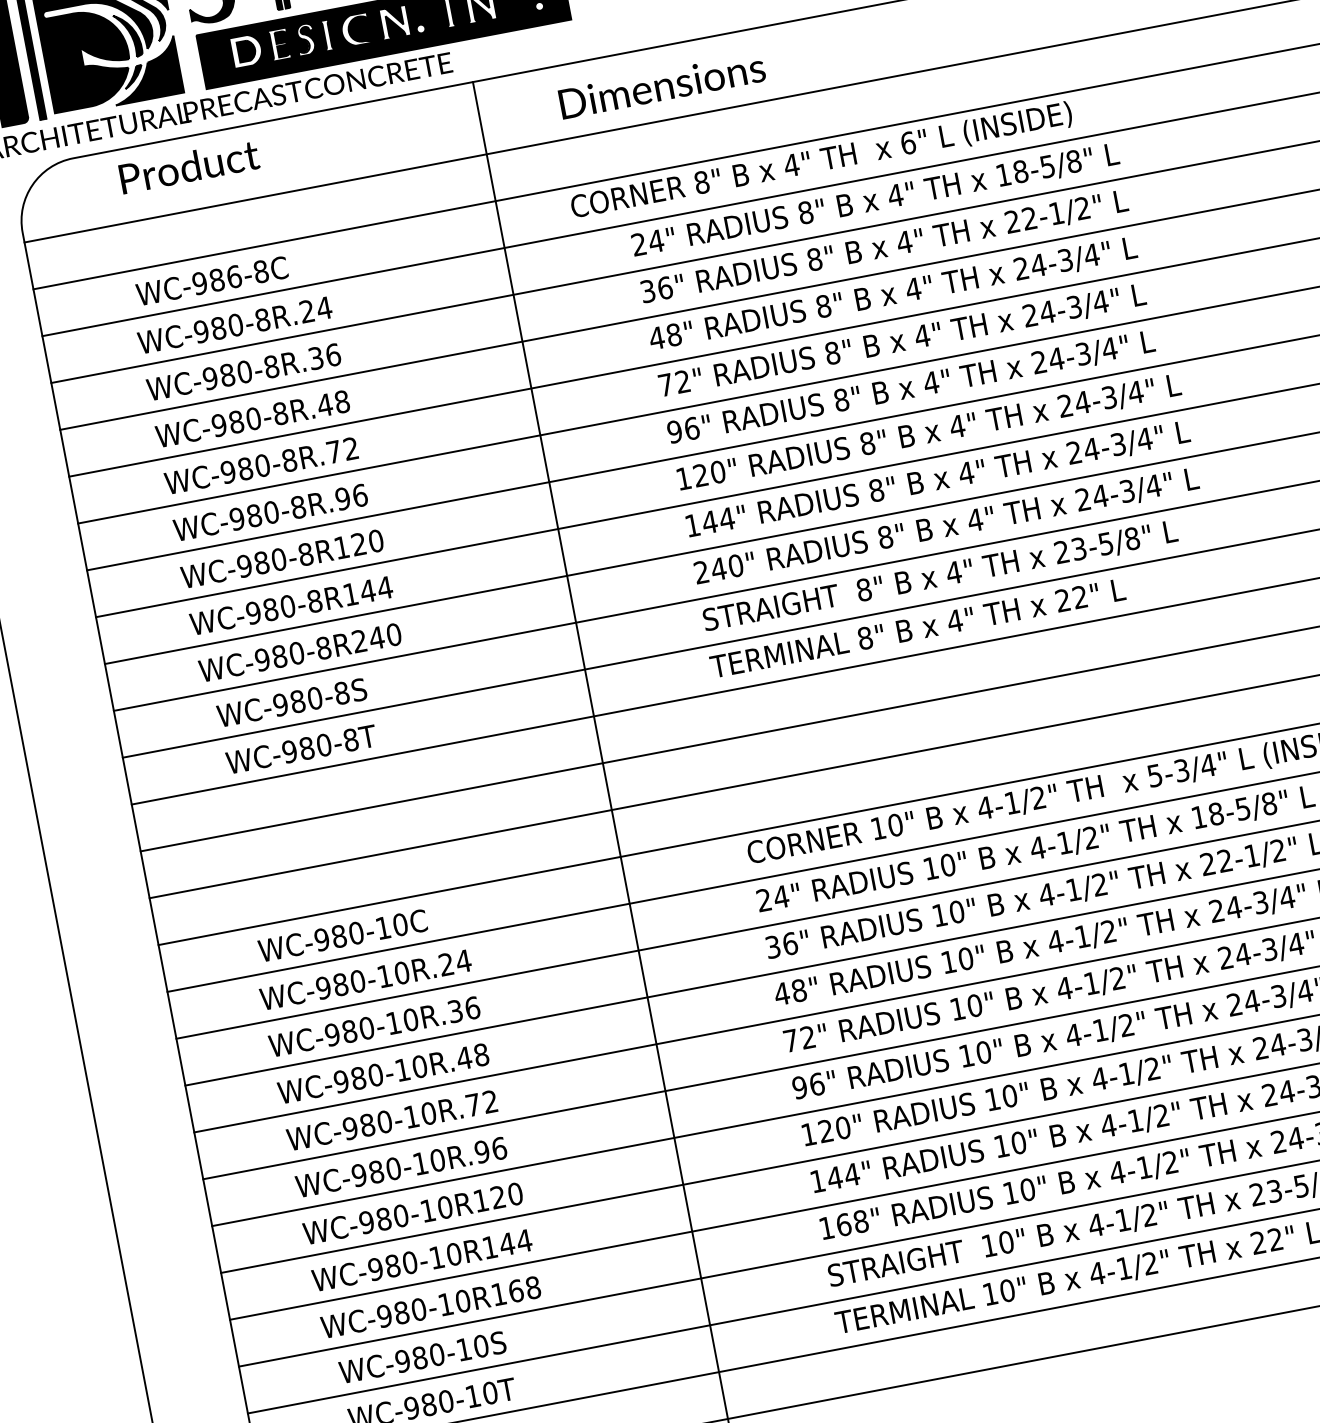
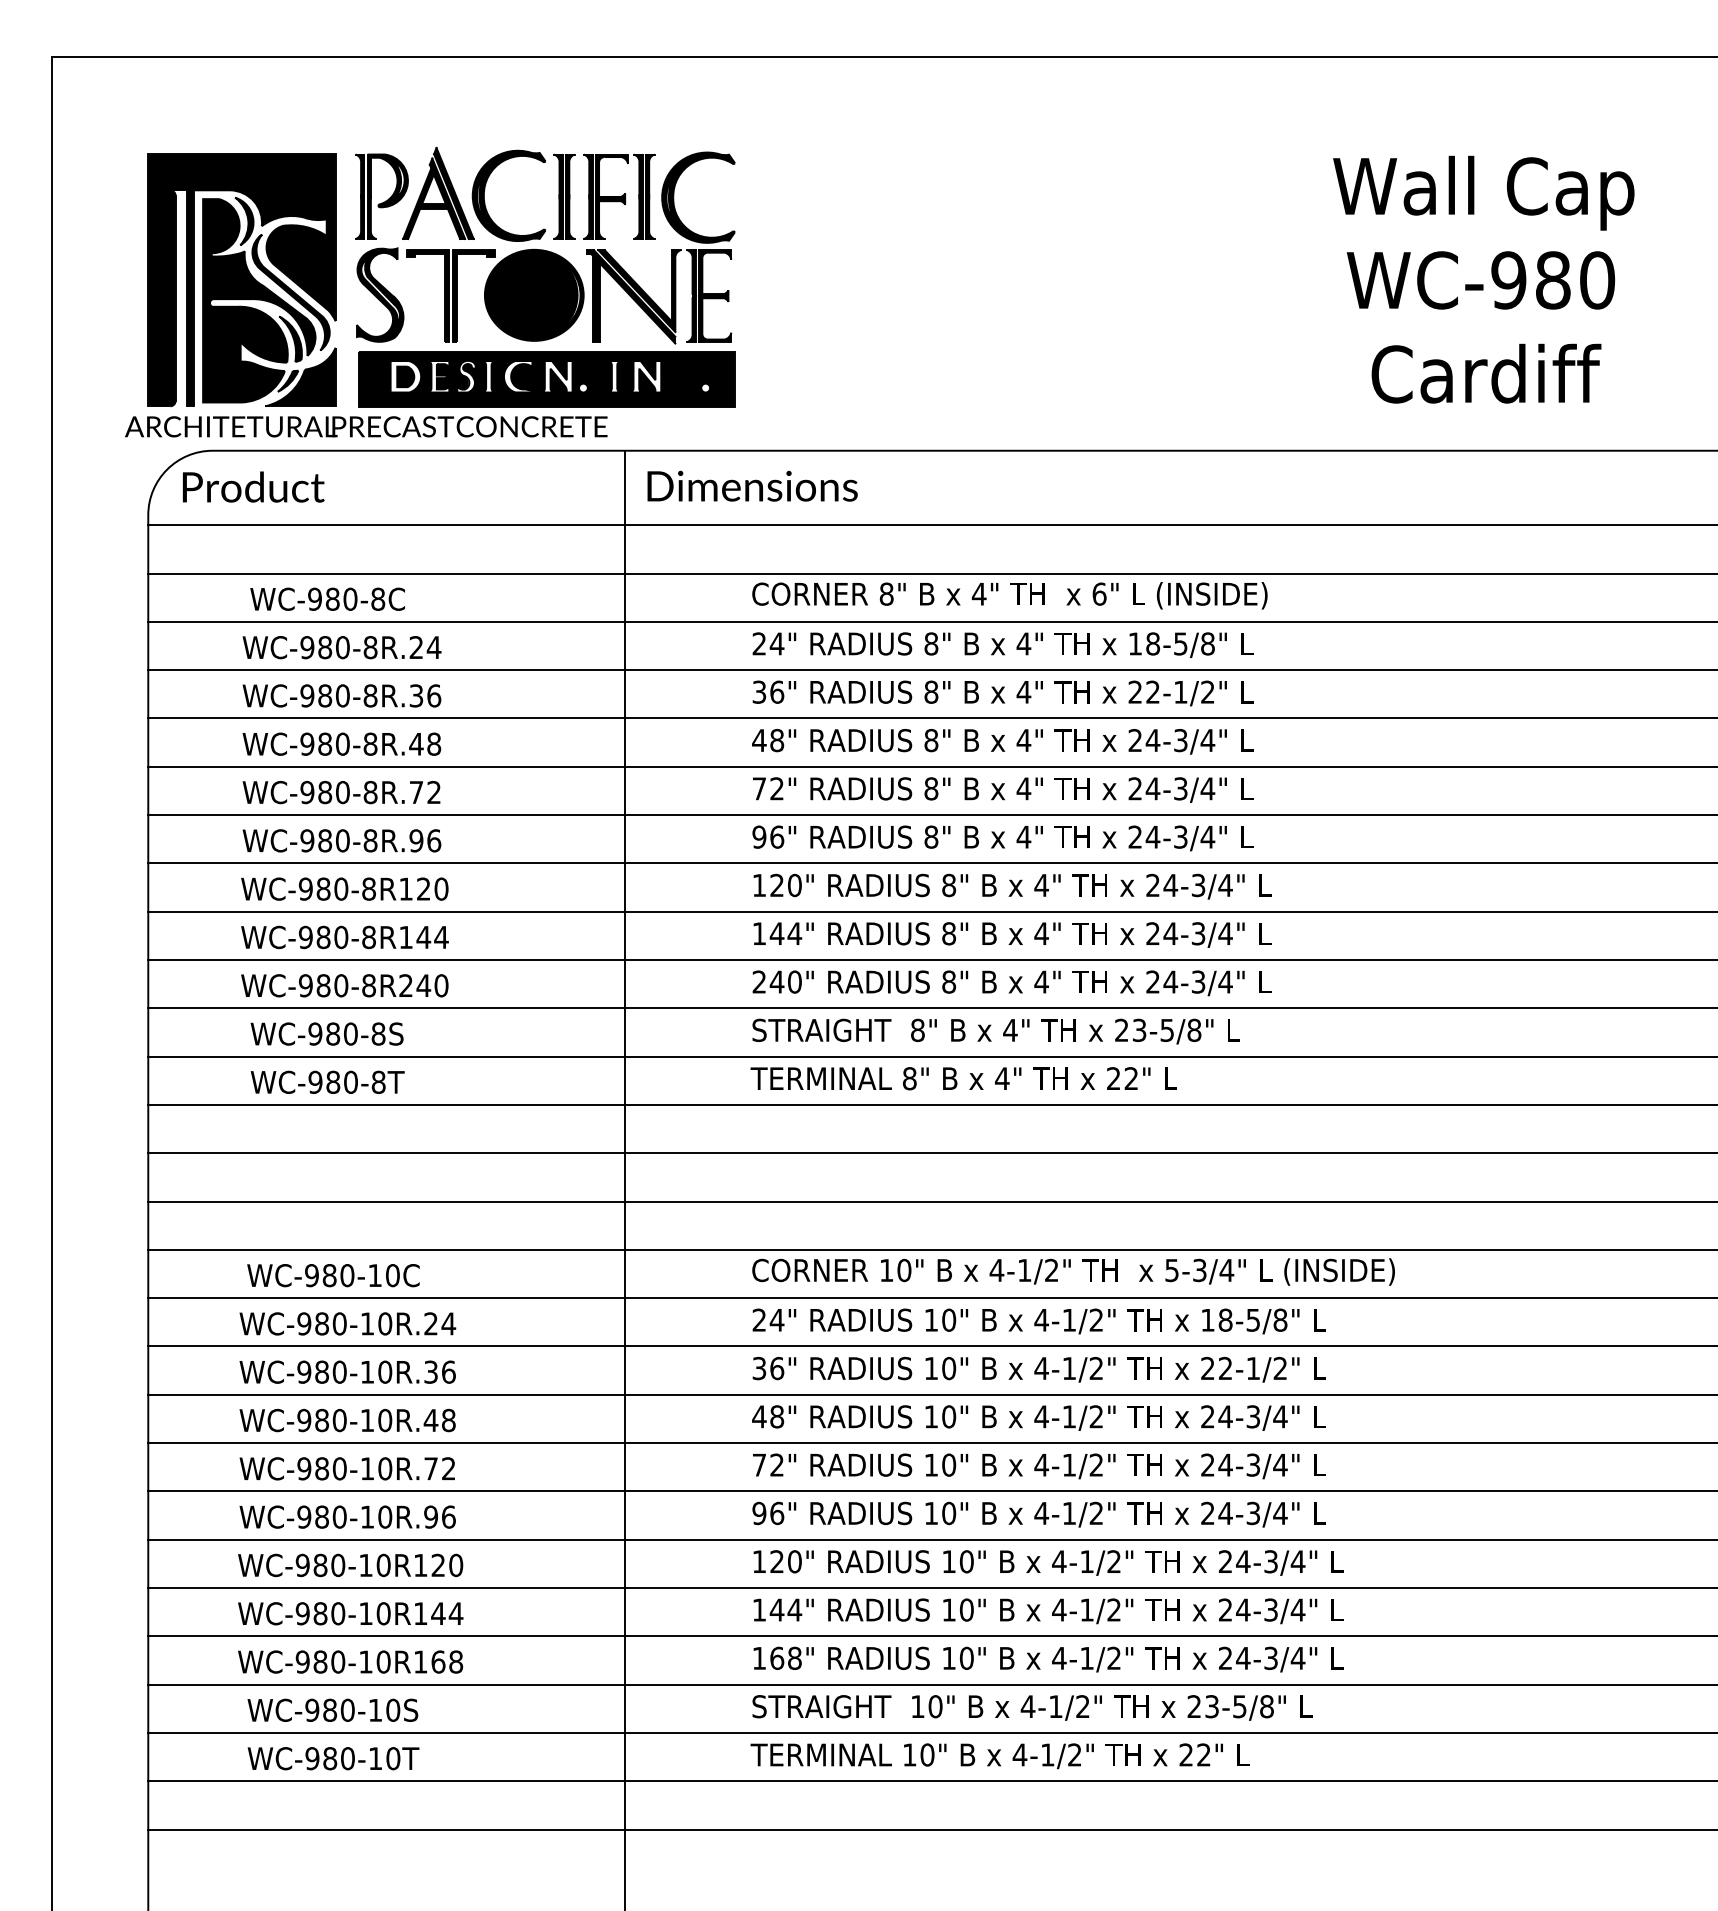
text: (661, 84) -> (752, 485), moved
text: (821, 161) -> (1009, 595), moved
text: (189, 166) -> (253, 486), moved
text: (234, 276) -> (350, 598), WC-986-8C -> WC-980-8C

